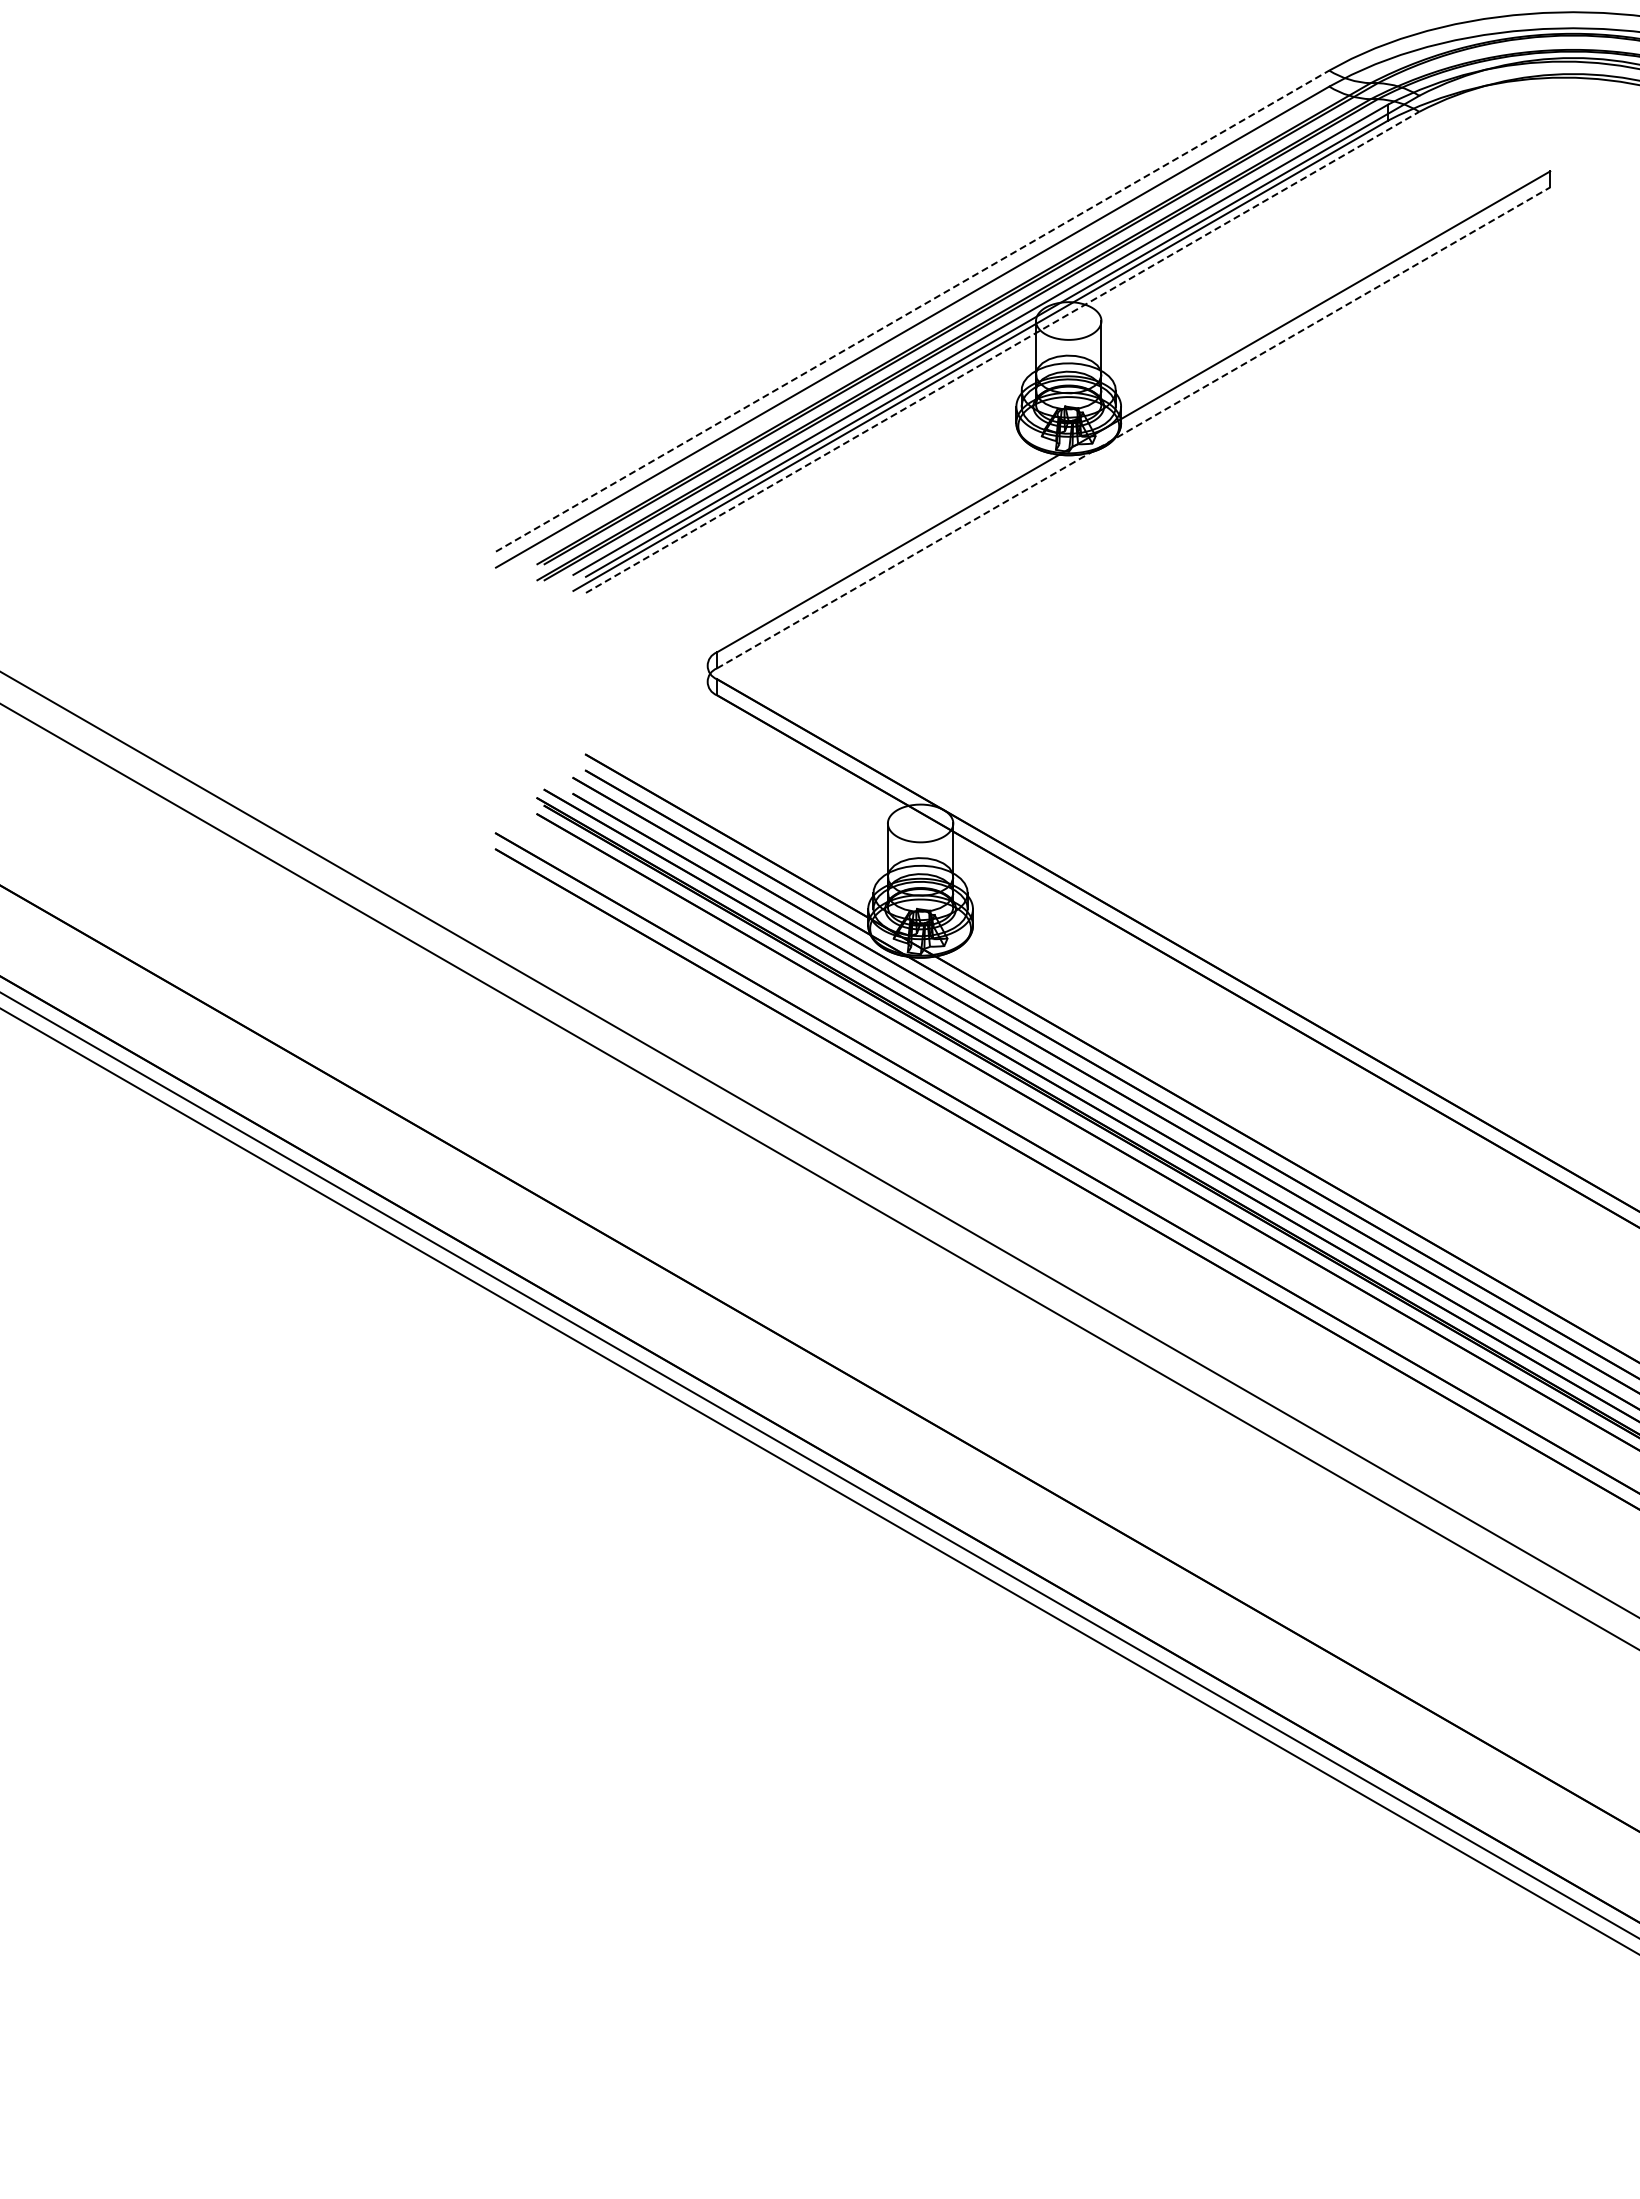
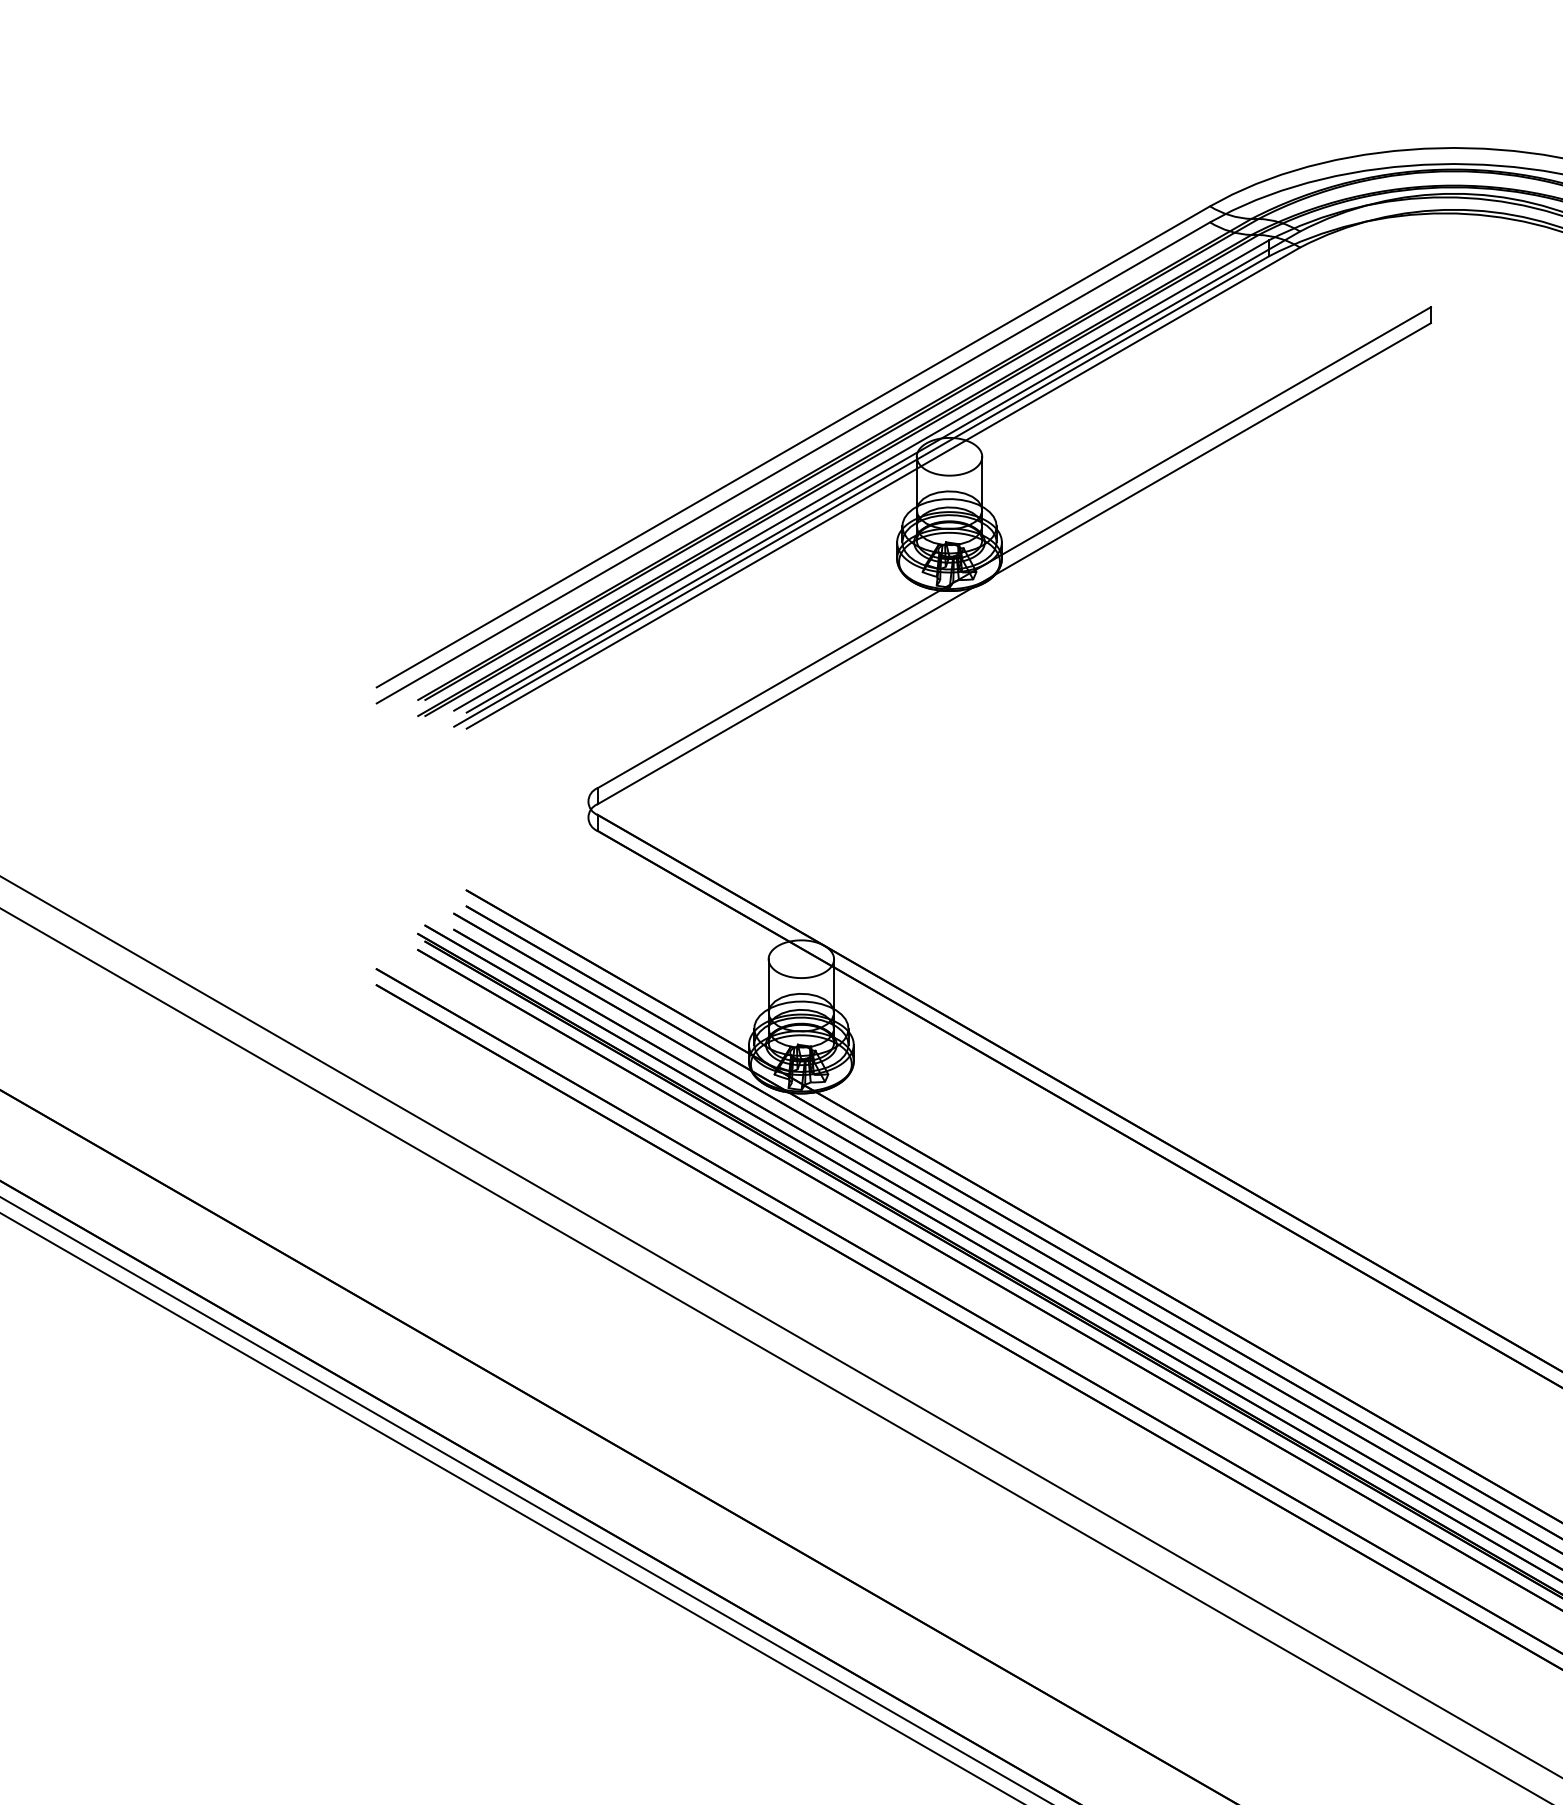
line: (913, 310) -> (794, 446), dashed -> solid
line: (1003, 352) -> (884, 488), dashed -> solid
line: (1133, 427) -> (1014, 563), dashed -> solid

